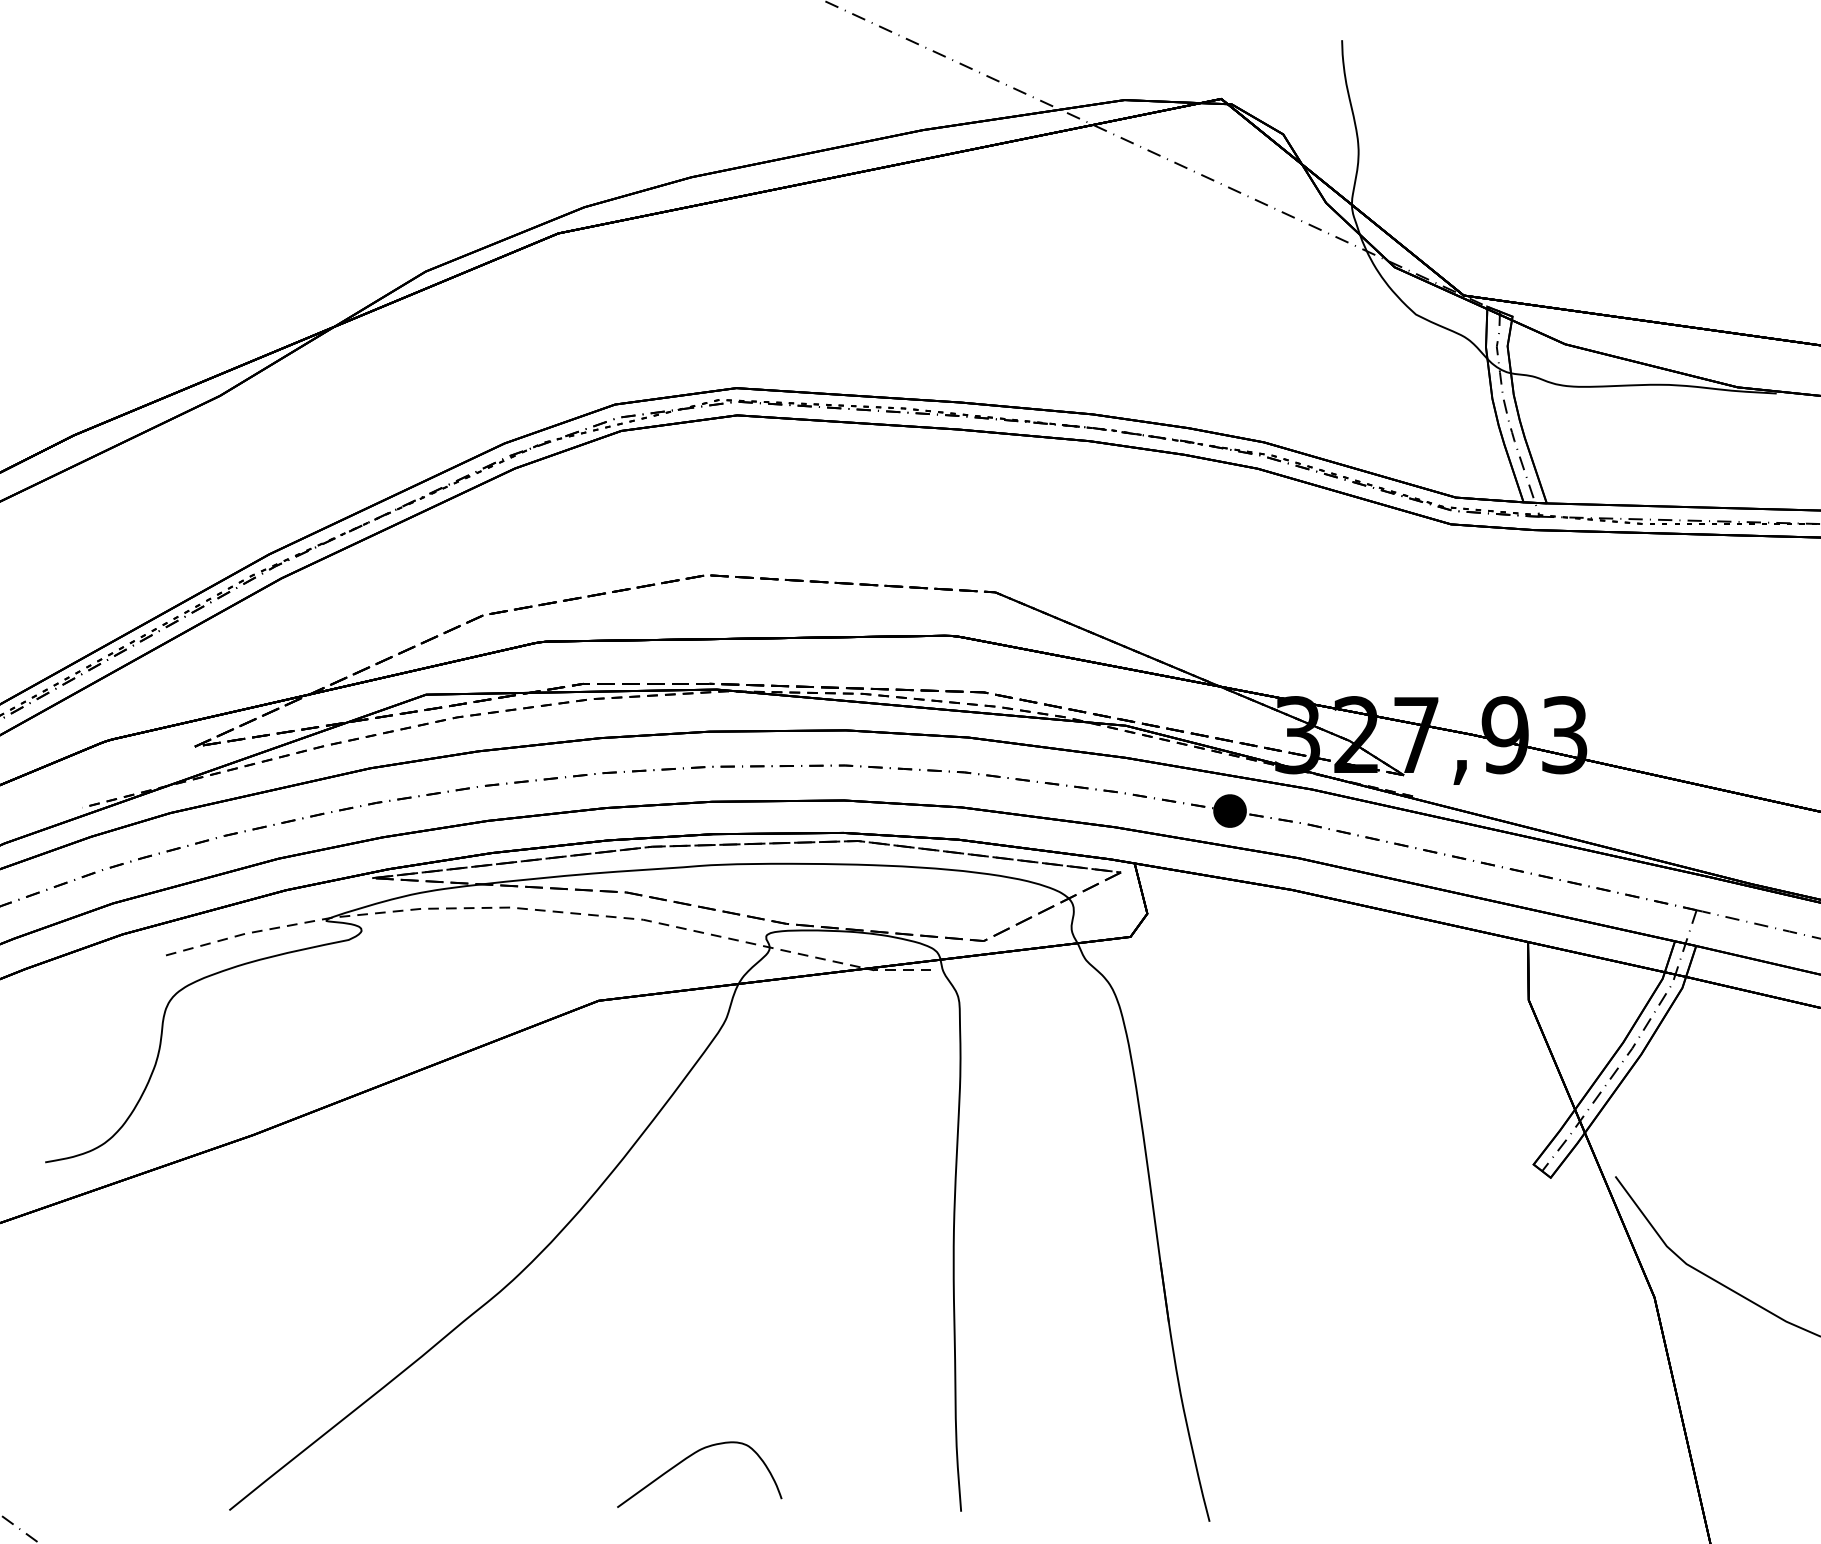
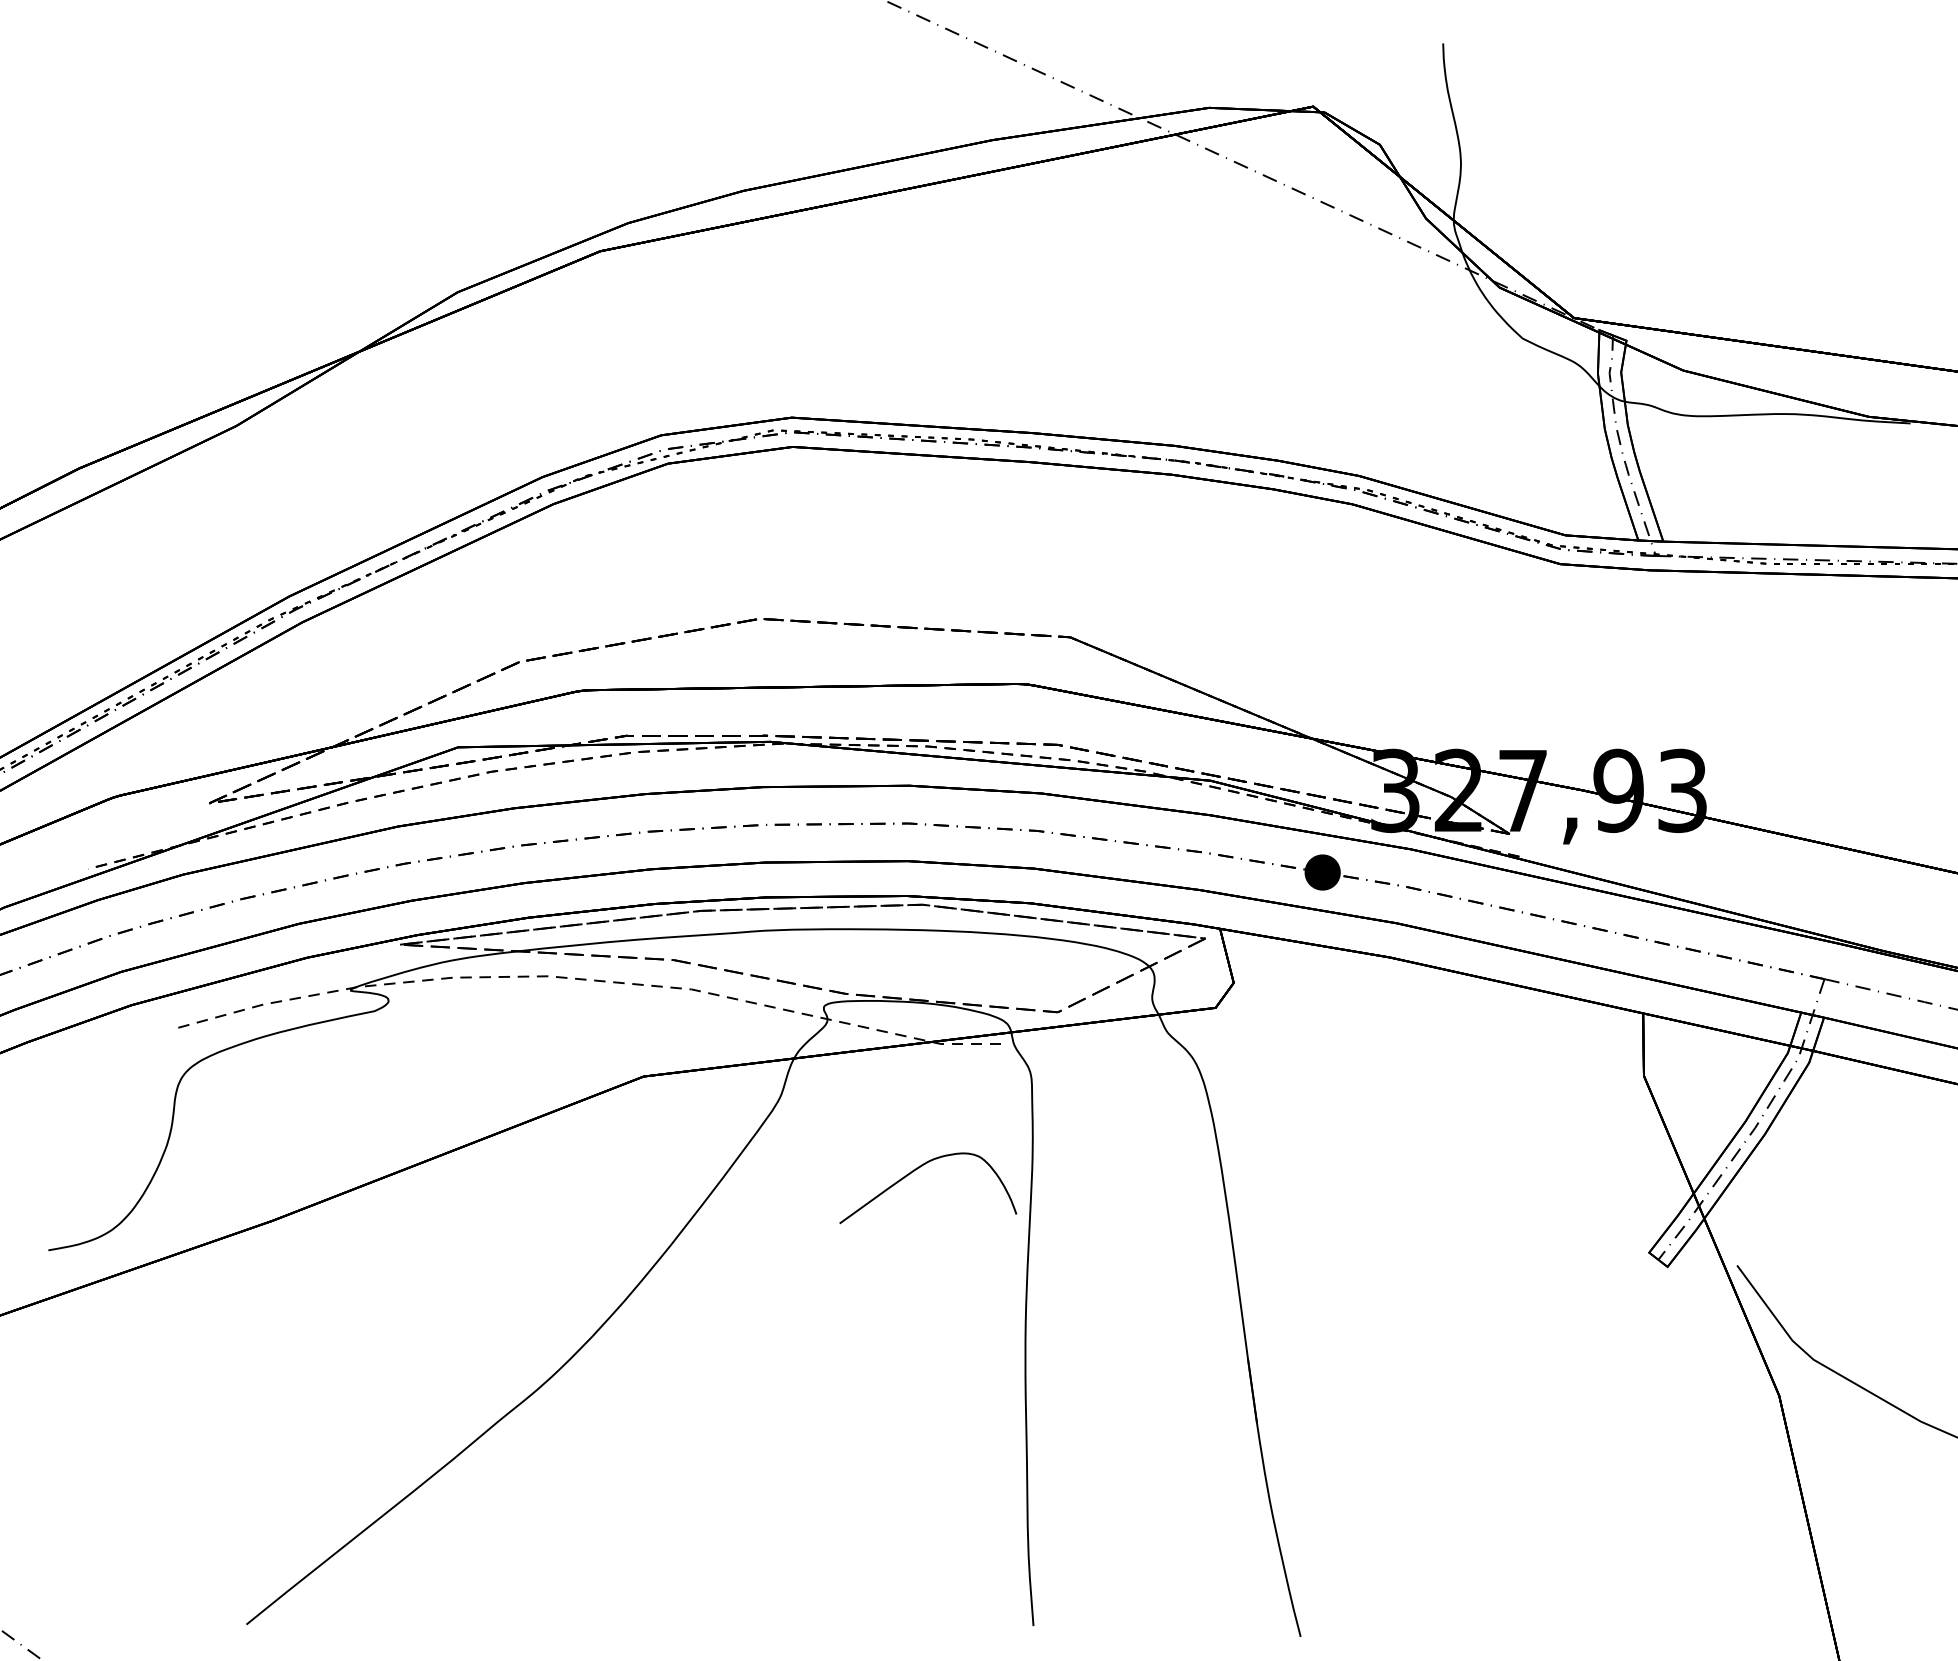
curve: (688, 1458) -> (916, 1170), moved

